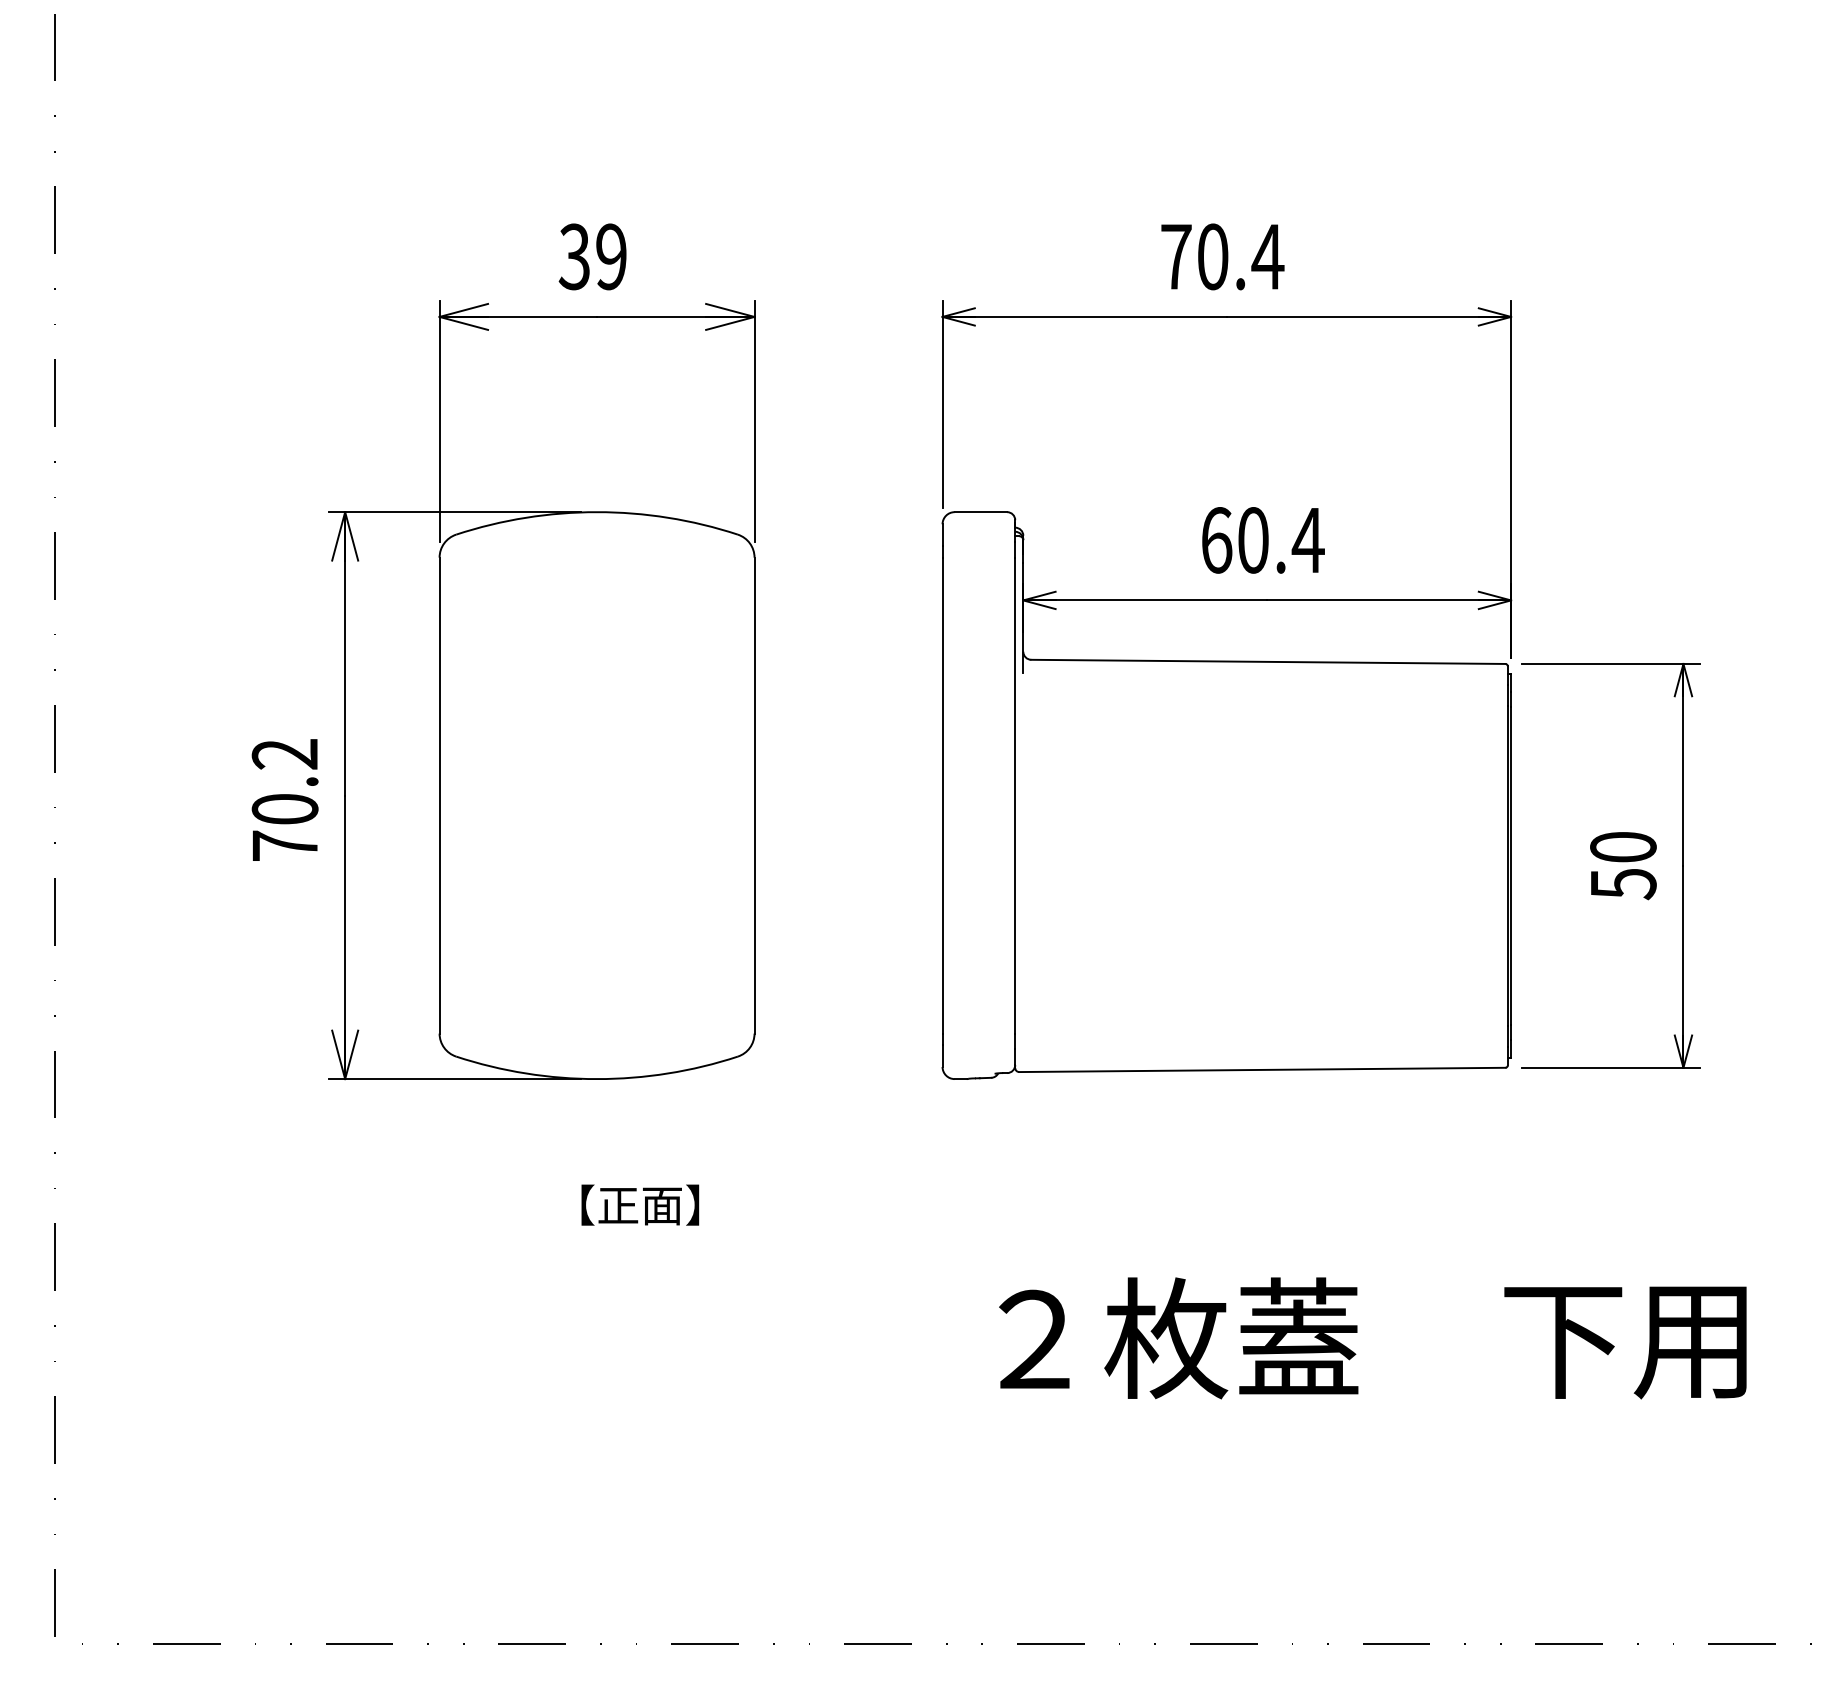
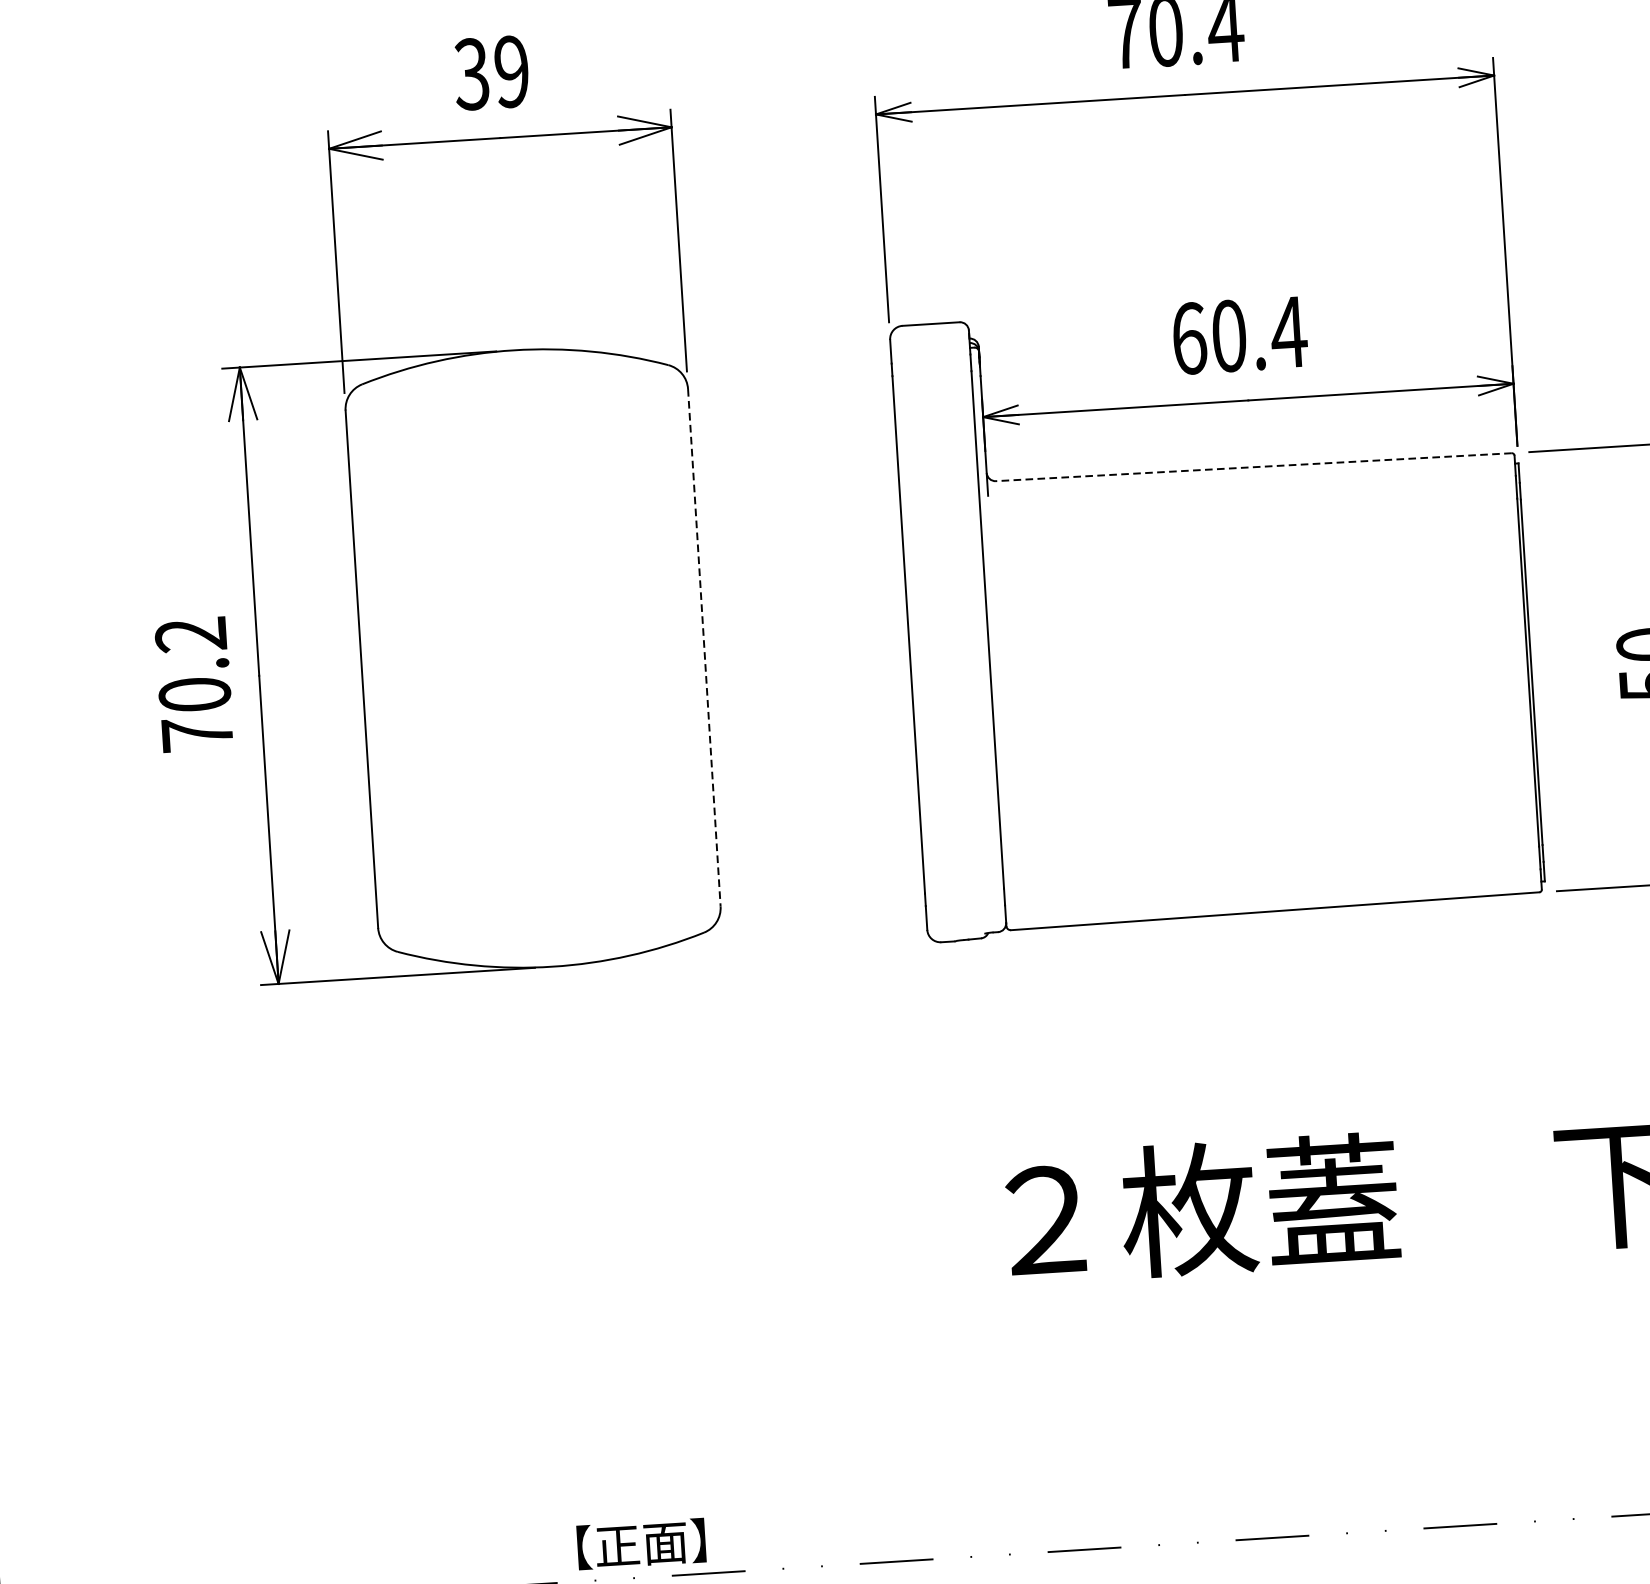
line: (1267, 661) -> (1252, 466), solid -> dashed
line: (754, 795) -> (704, 647), solid -> dashed
text: (640, 1204) -> (641, 1543), moved

